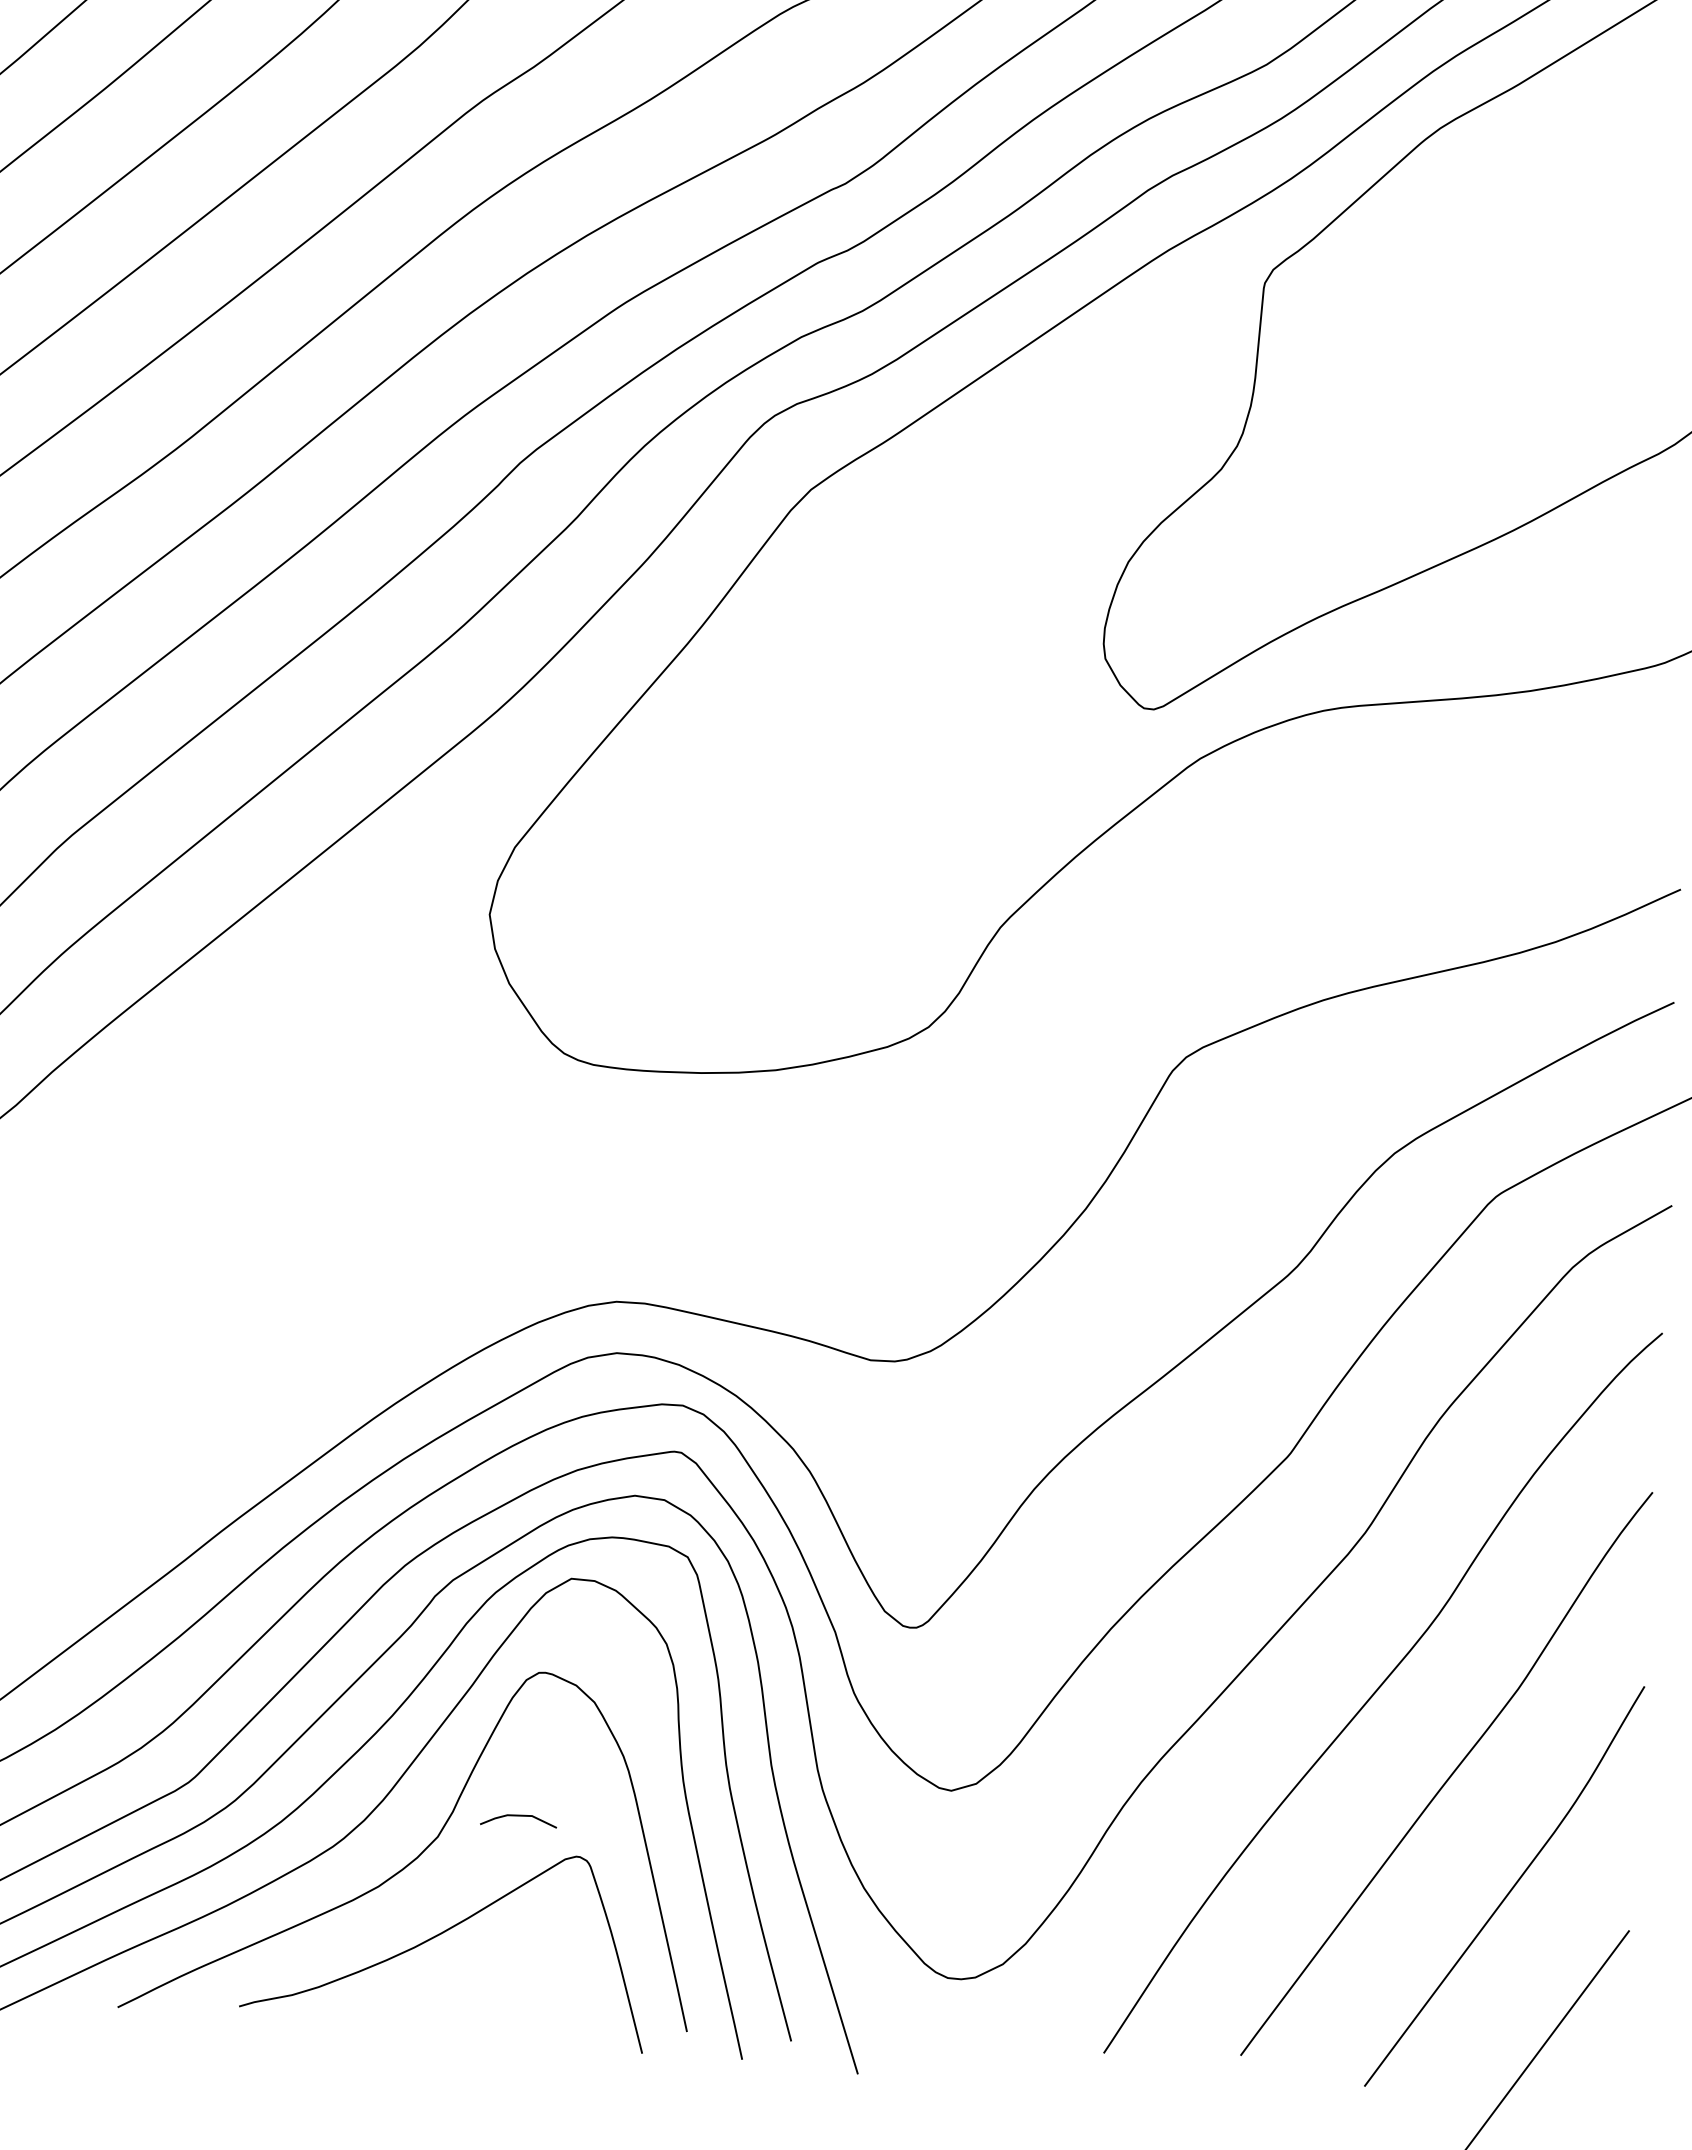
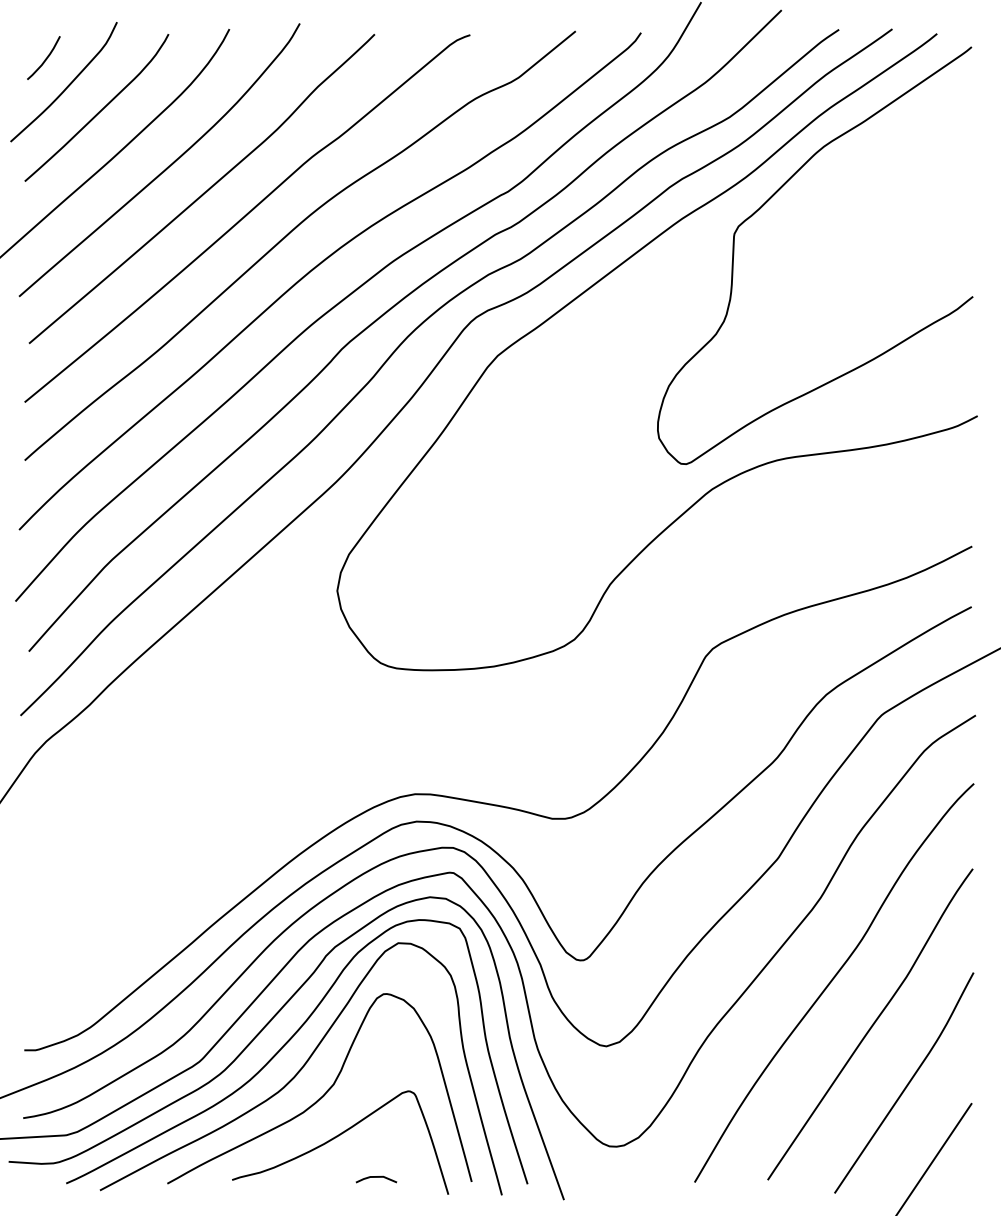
line: (518, 1816) -> (376, 1177), moved

